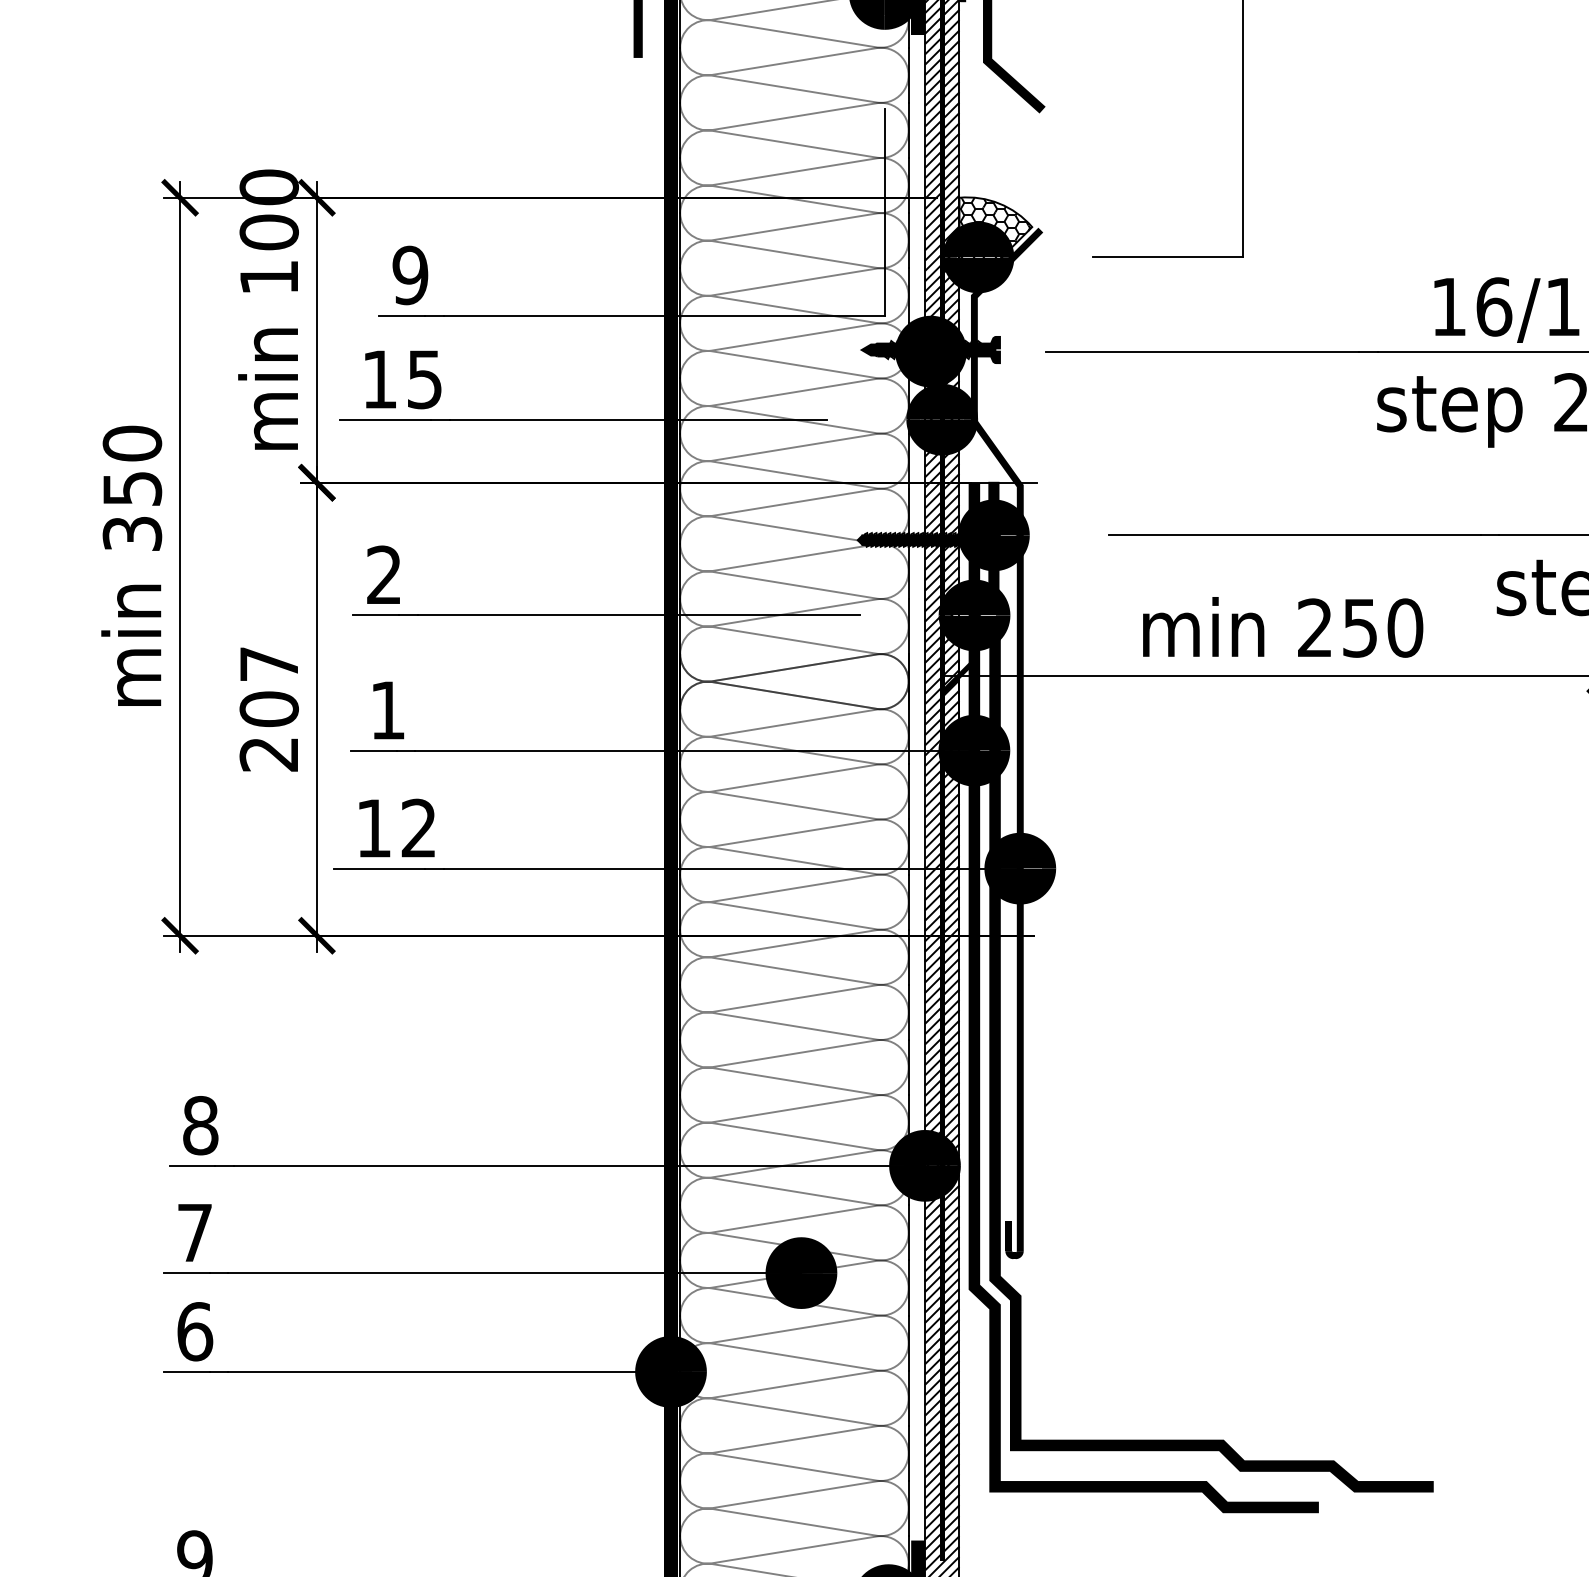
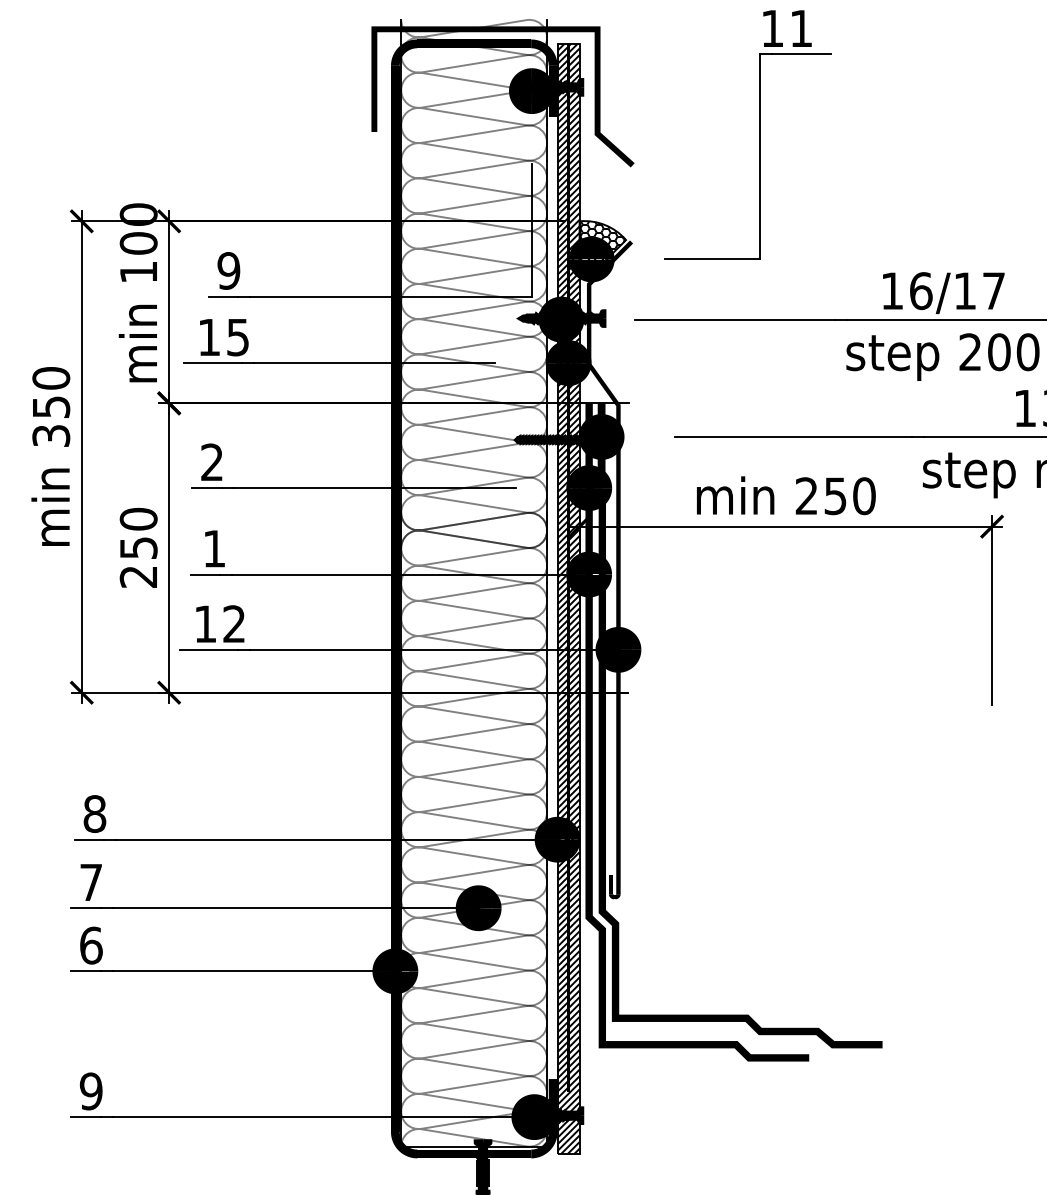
text: (268, 686) -> (138, 533), 207 -> 250

